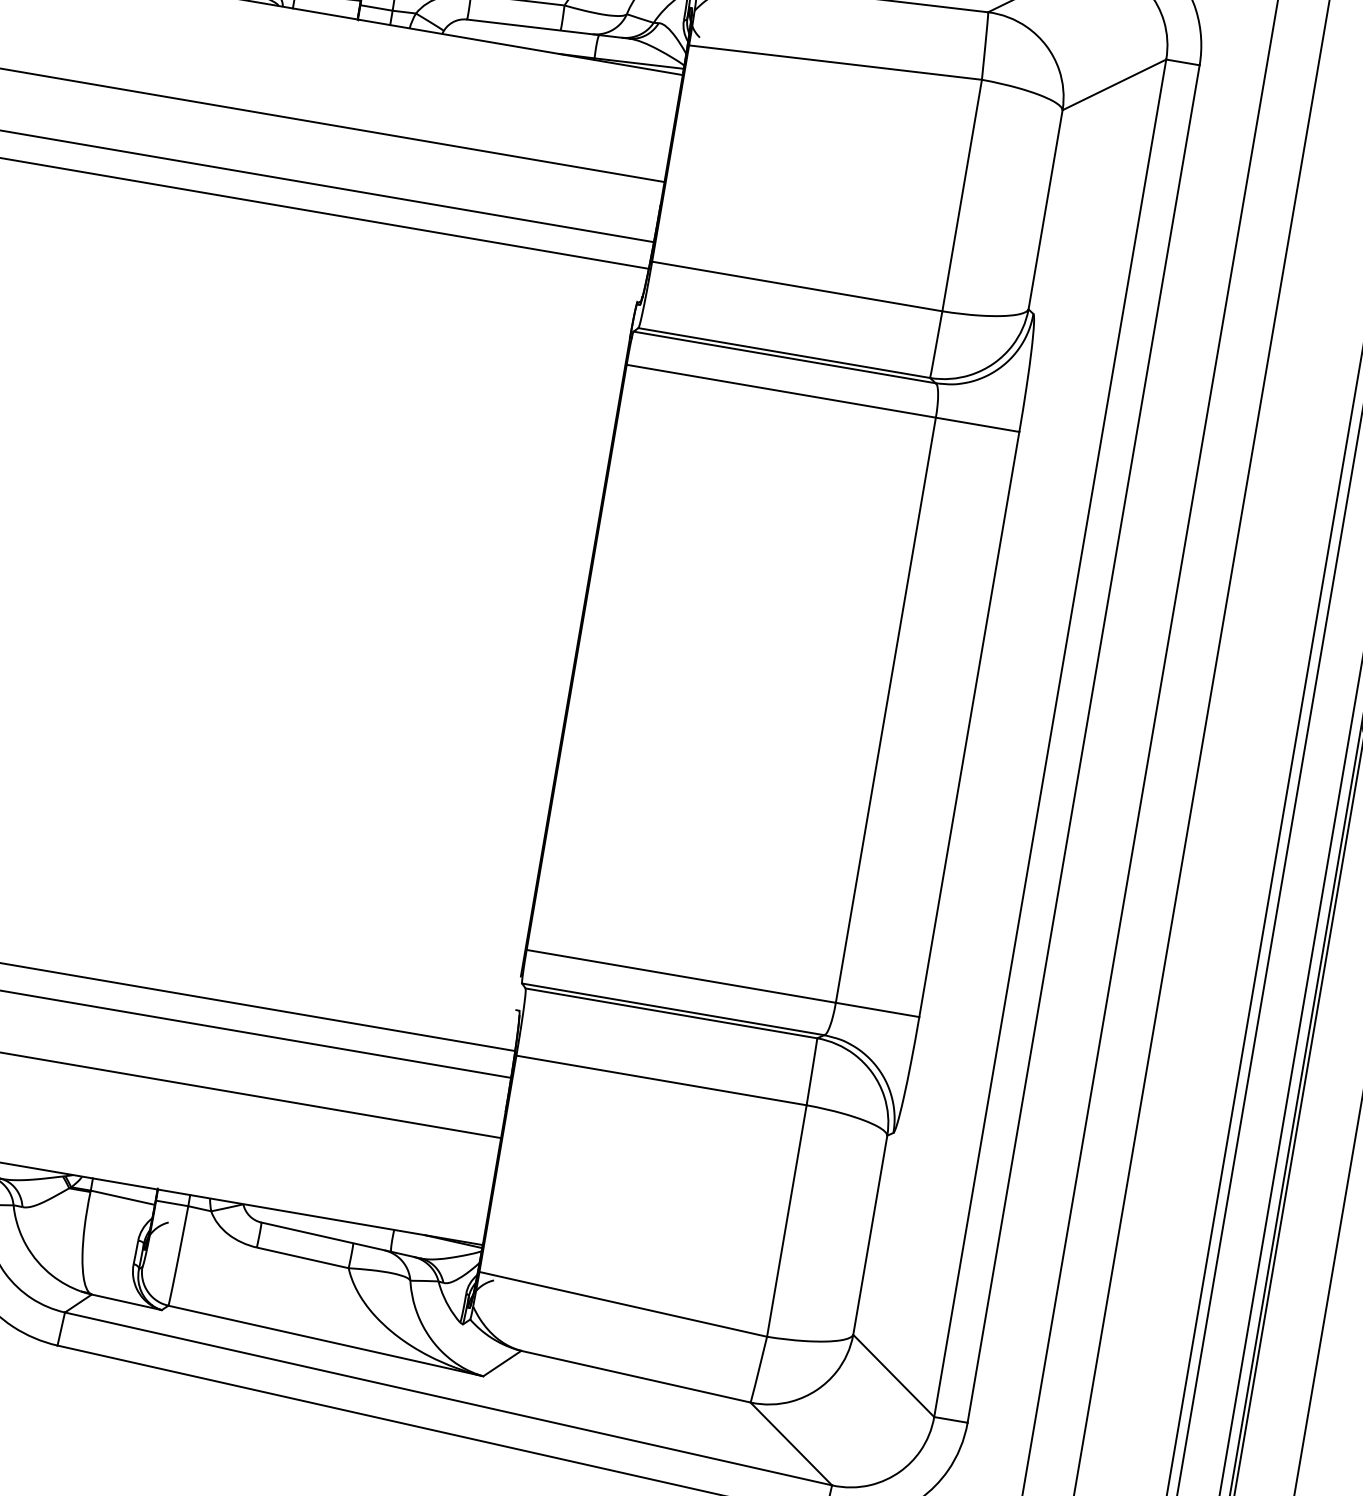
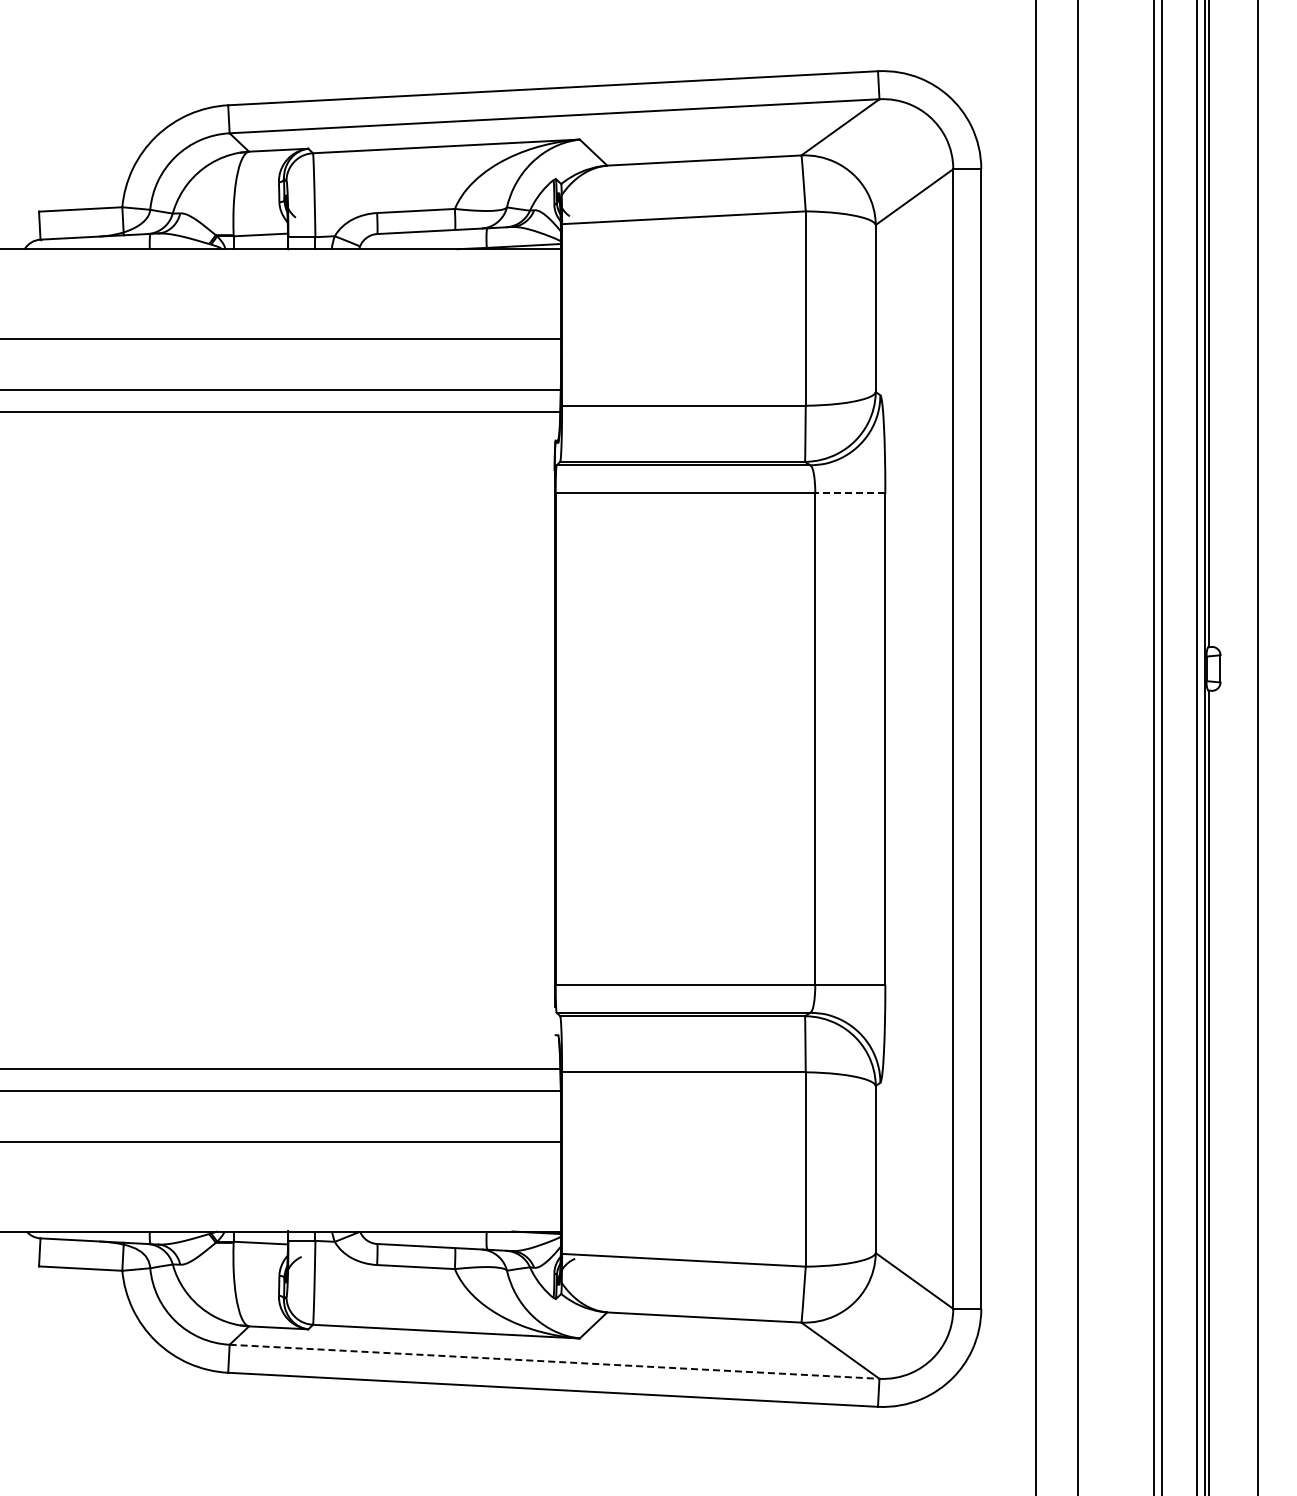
line: (976, 424) -> (849, 493), solid -> dashed
line: (449, 1398) -> (555, 1361), solid -> dashed

